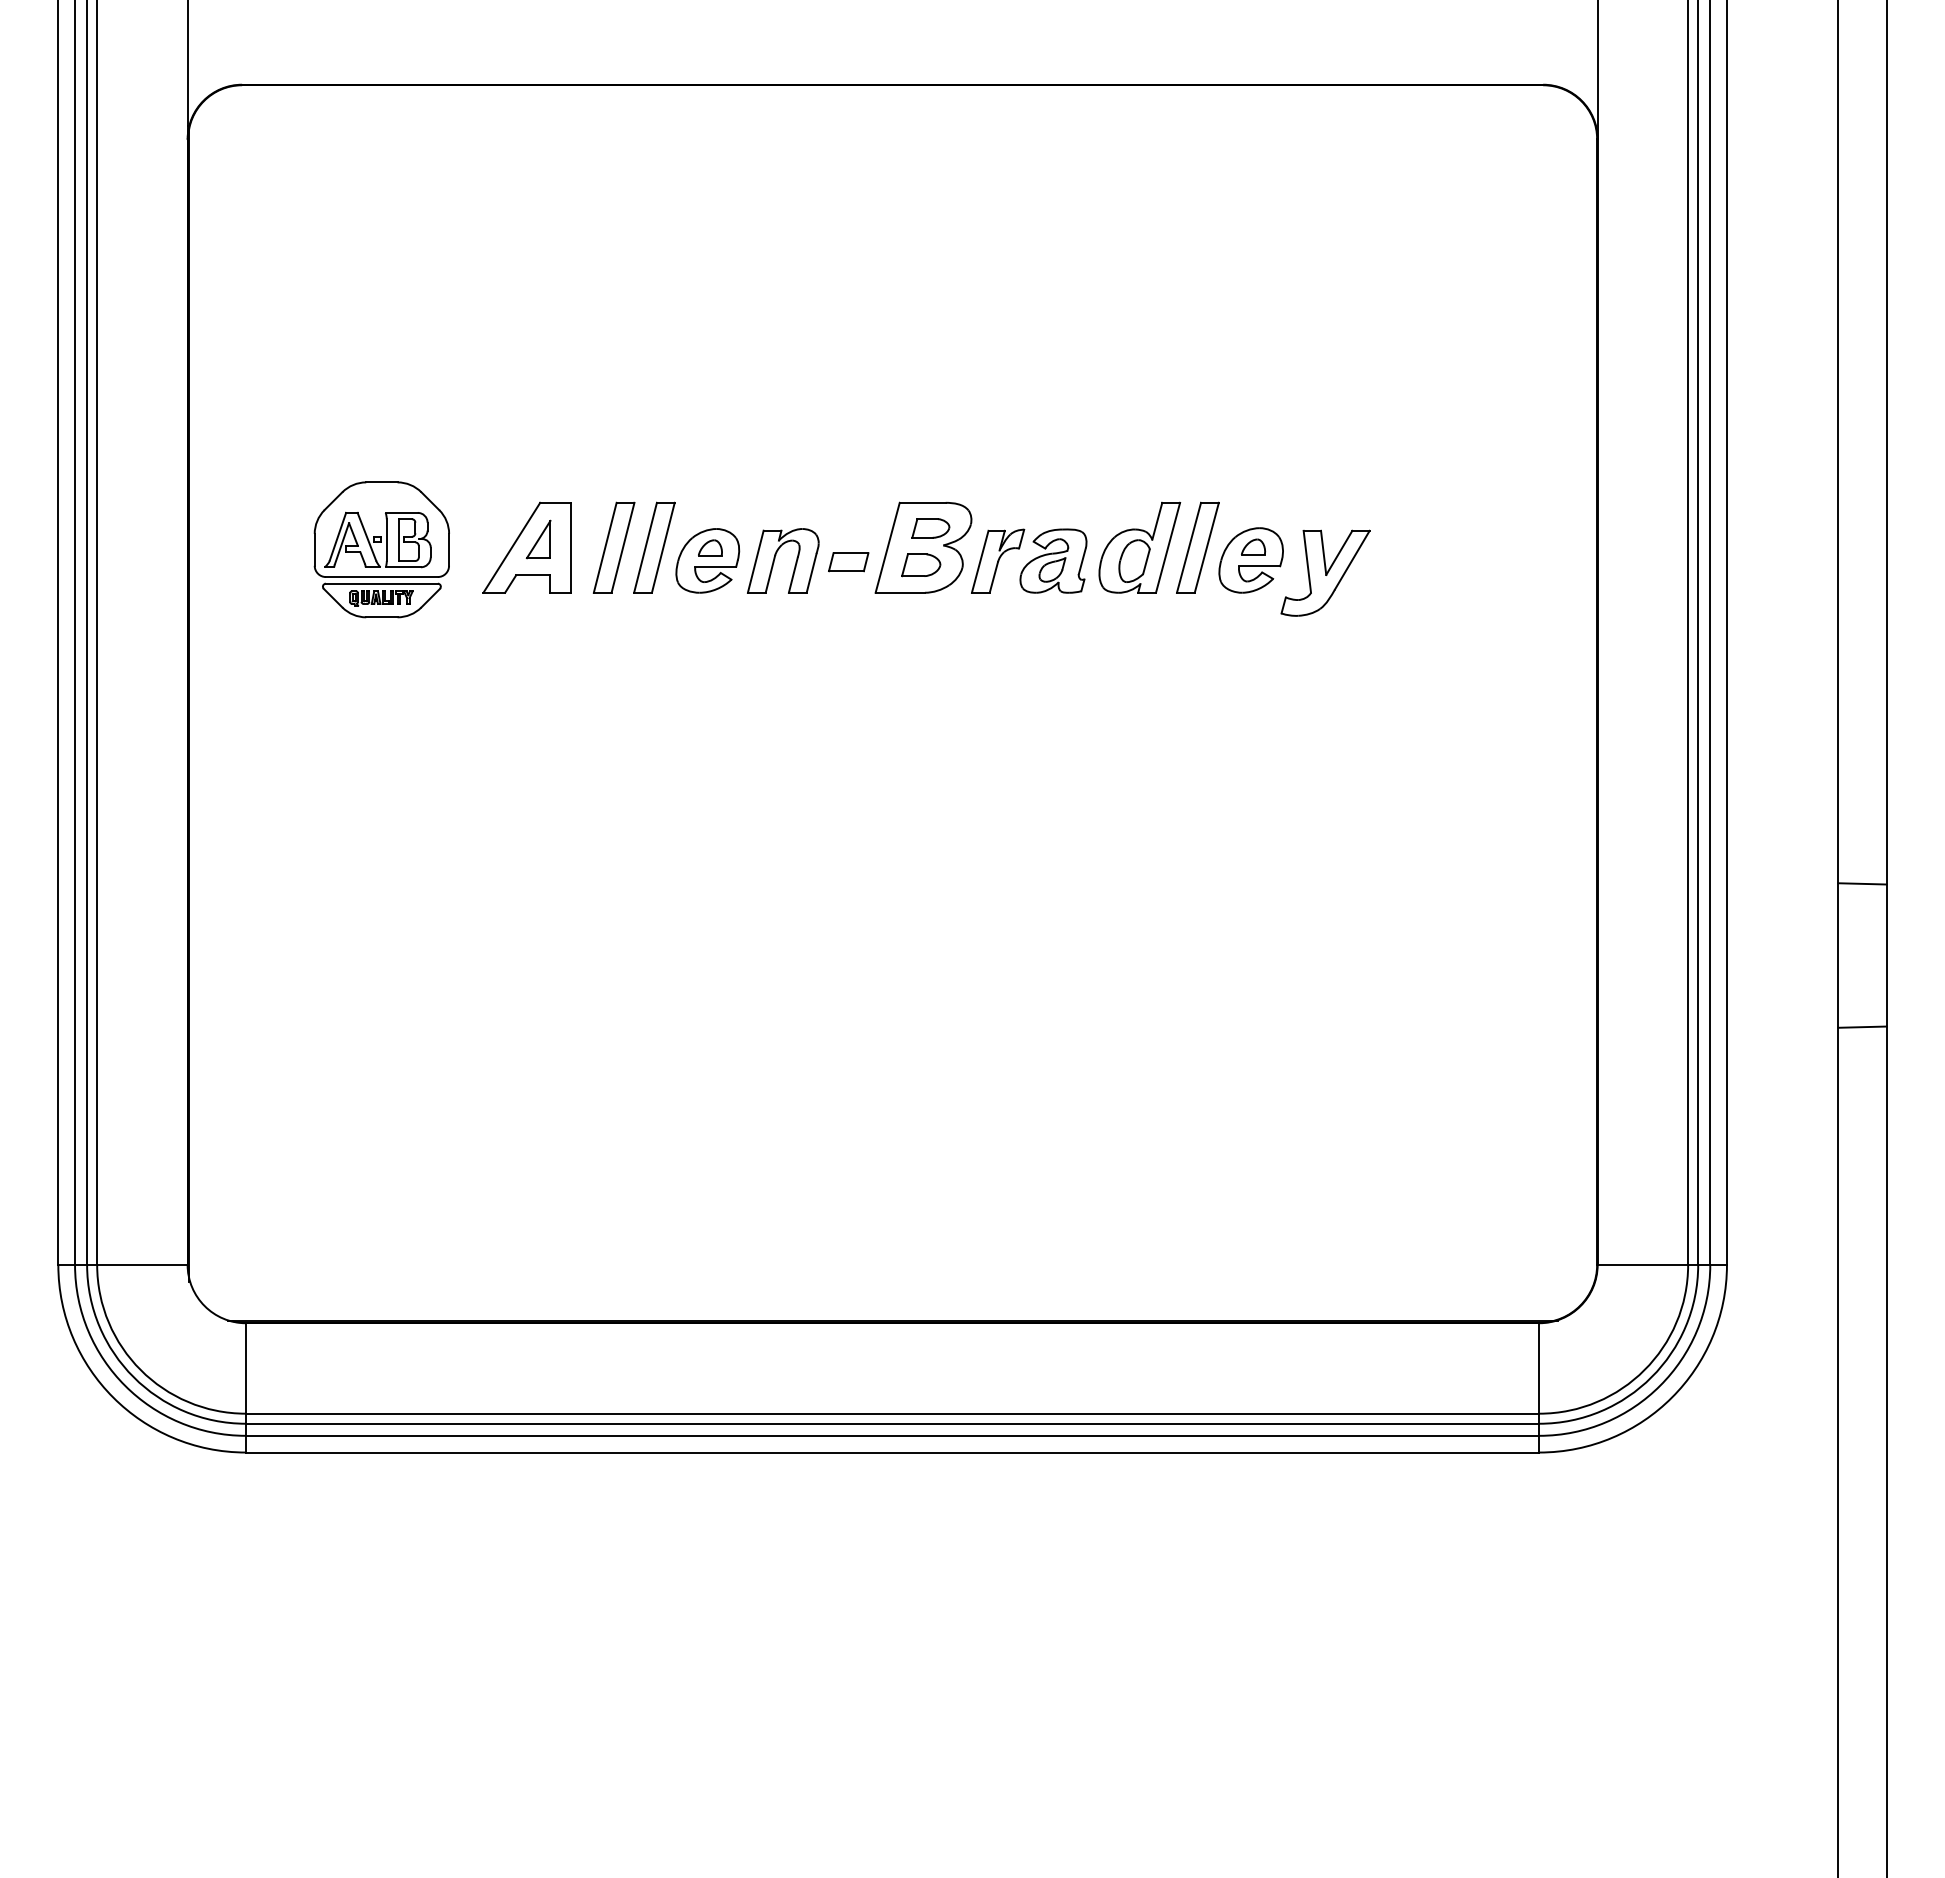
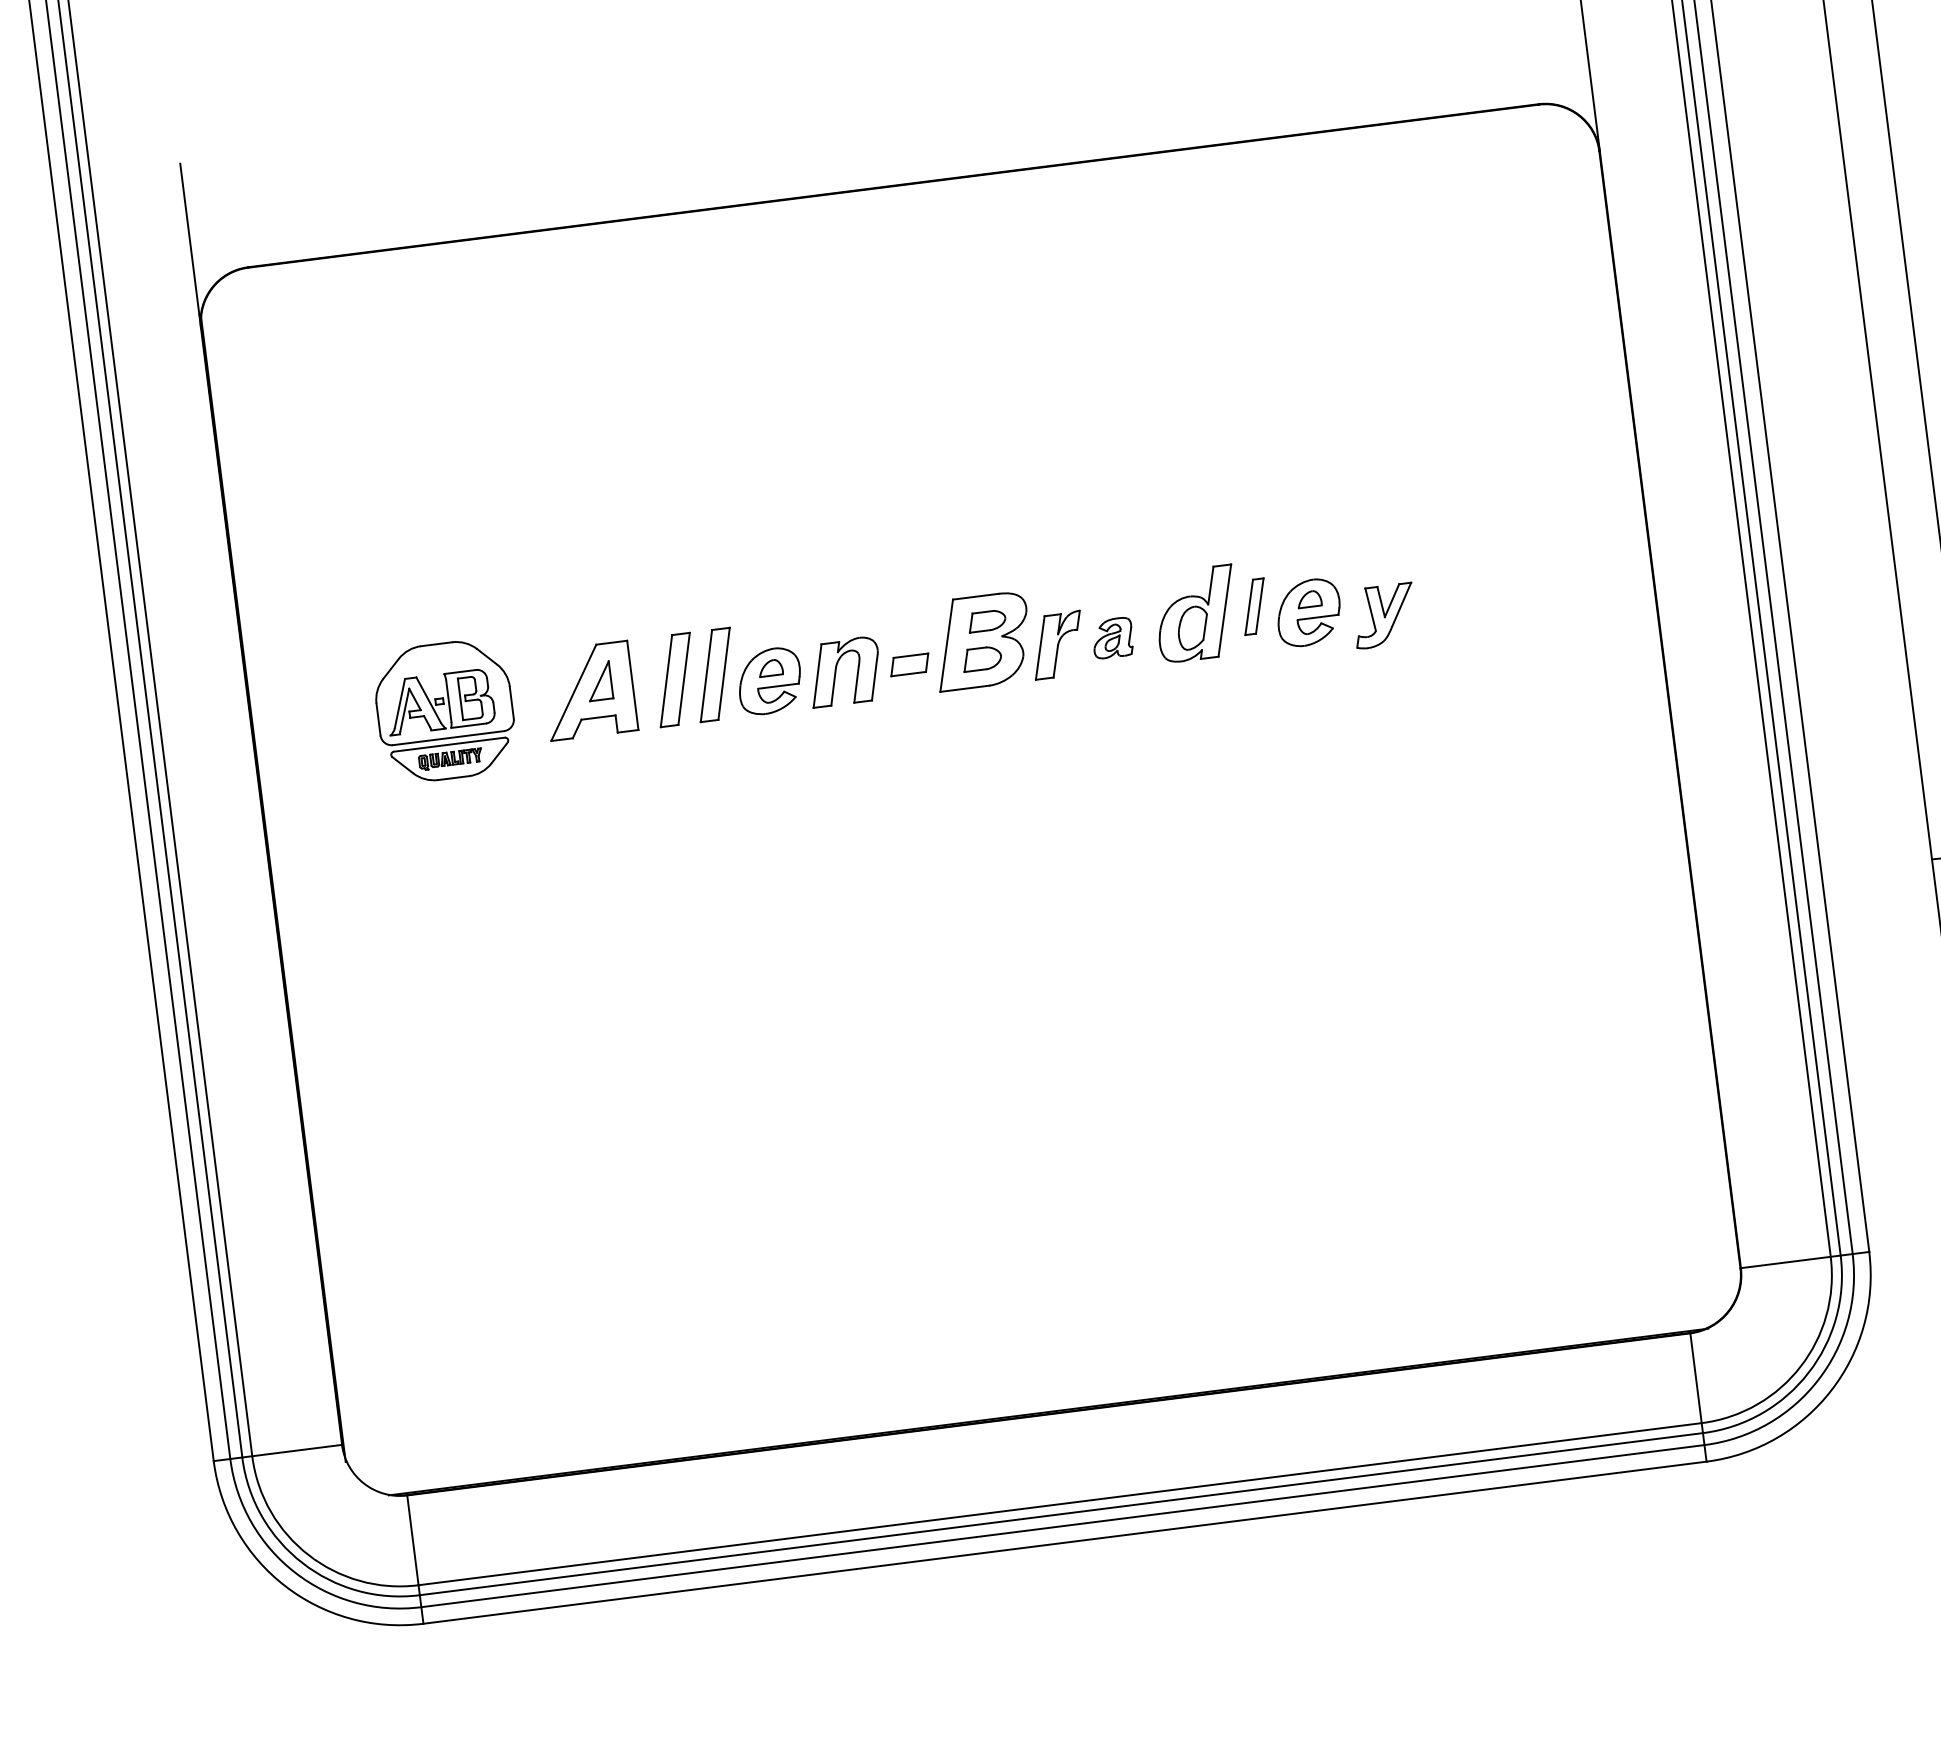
part: (1197, 547) -> (1254, 606), size x0.6
part: (1053, 560) -> (1112, 637), size x0.6
part: (1325, 572) -> (1384, 615), size x0.7

